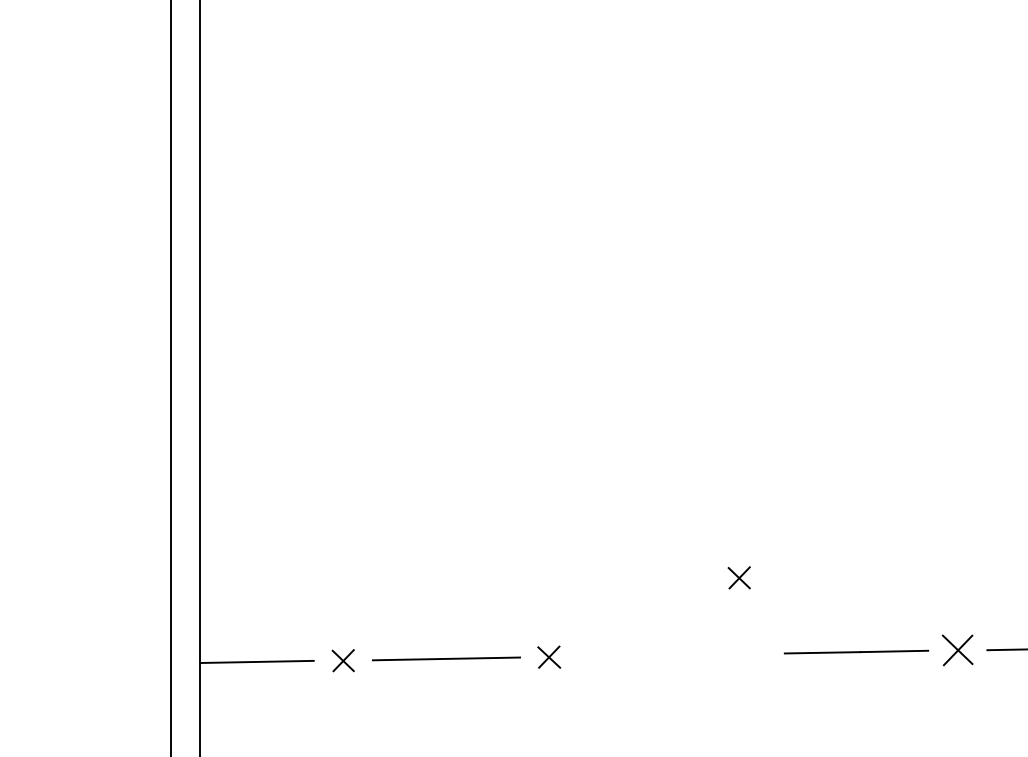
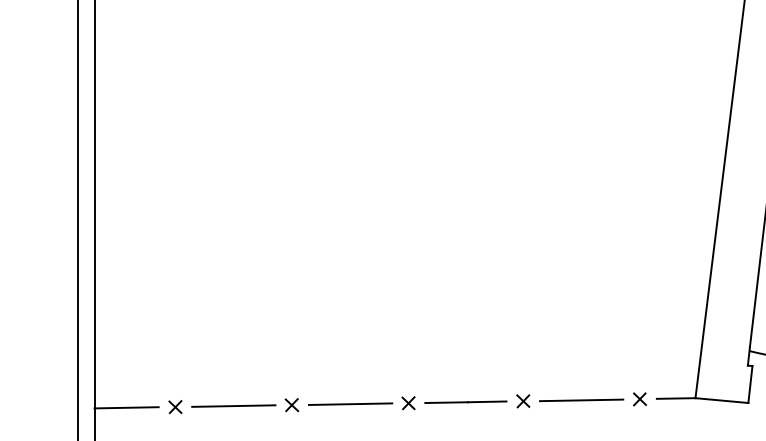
part: (739, 578) -> (408, 403), moved
part: (958, 650) -> (523, 401), size x0.71
line: (652, 654) -> (350, 403), added

